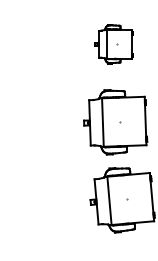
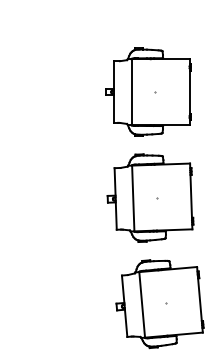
part: (114, 43) -> (148, 91), size x1.67

